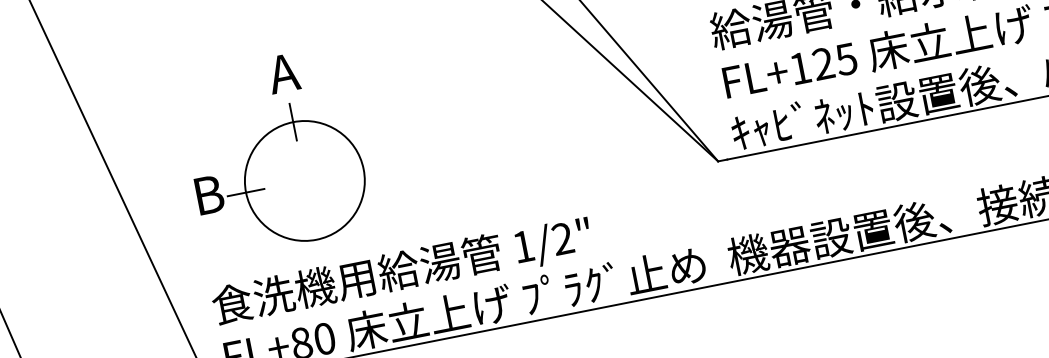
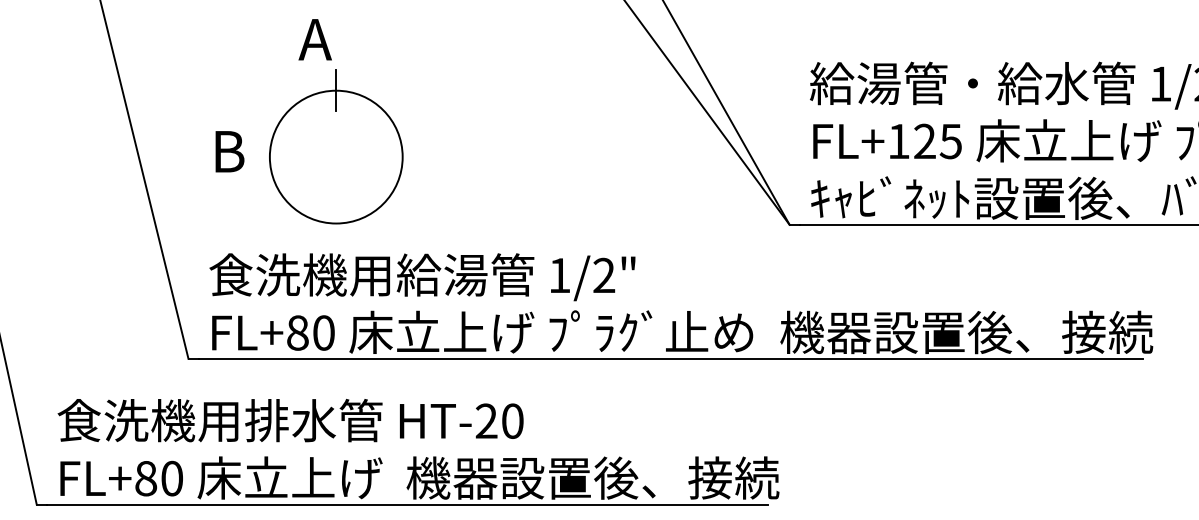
text: (282, 73) -> (314, 39), moved
line: (245, 193) -> (269, 157), removed

